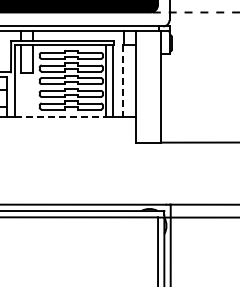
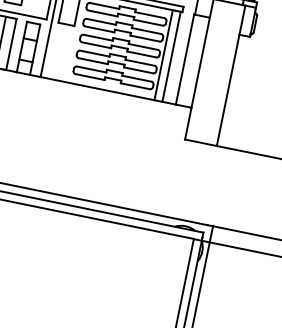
line: (123, 81) -> (185, 59), dashed -> solid
line: (61, 117) -> (98, 89), dashed -> solid

